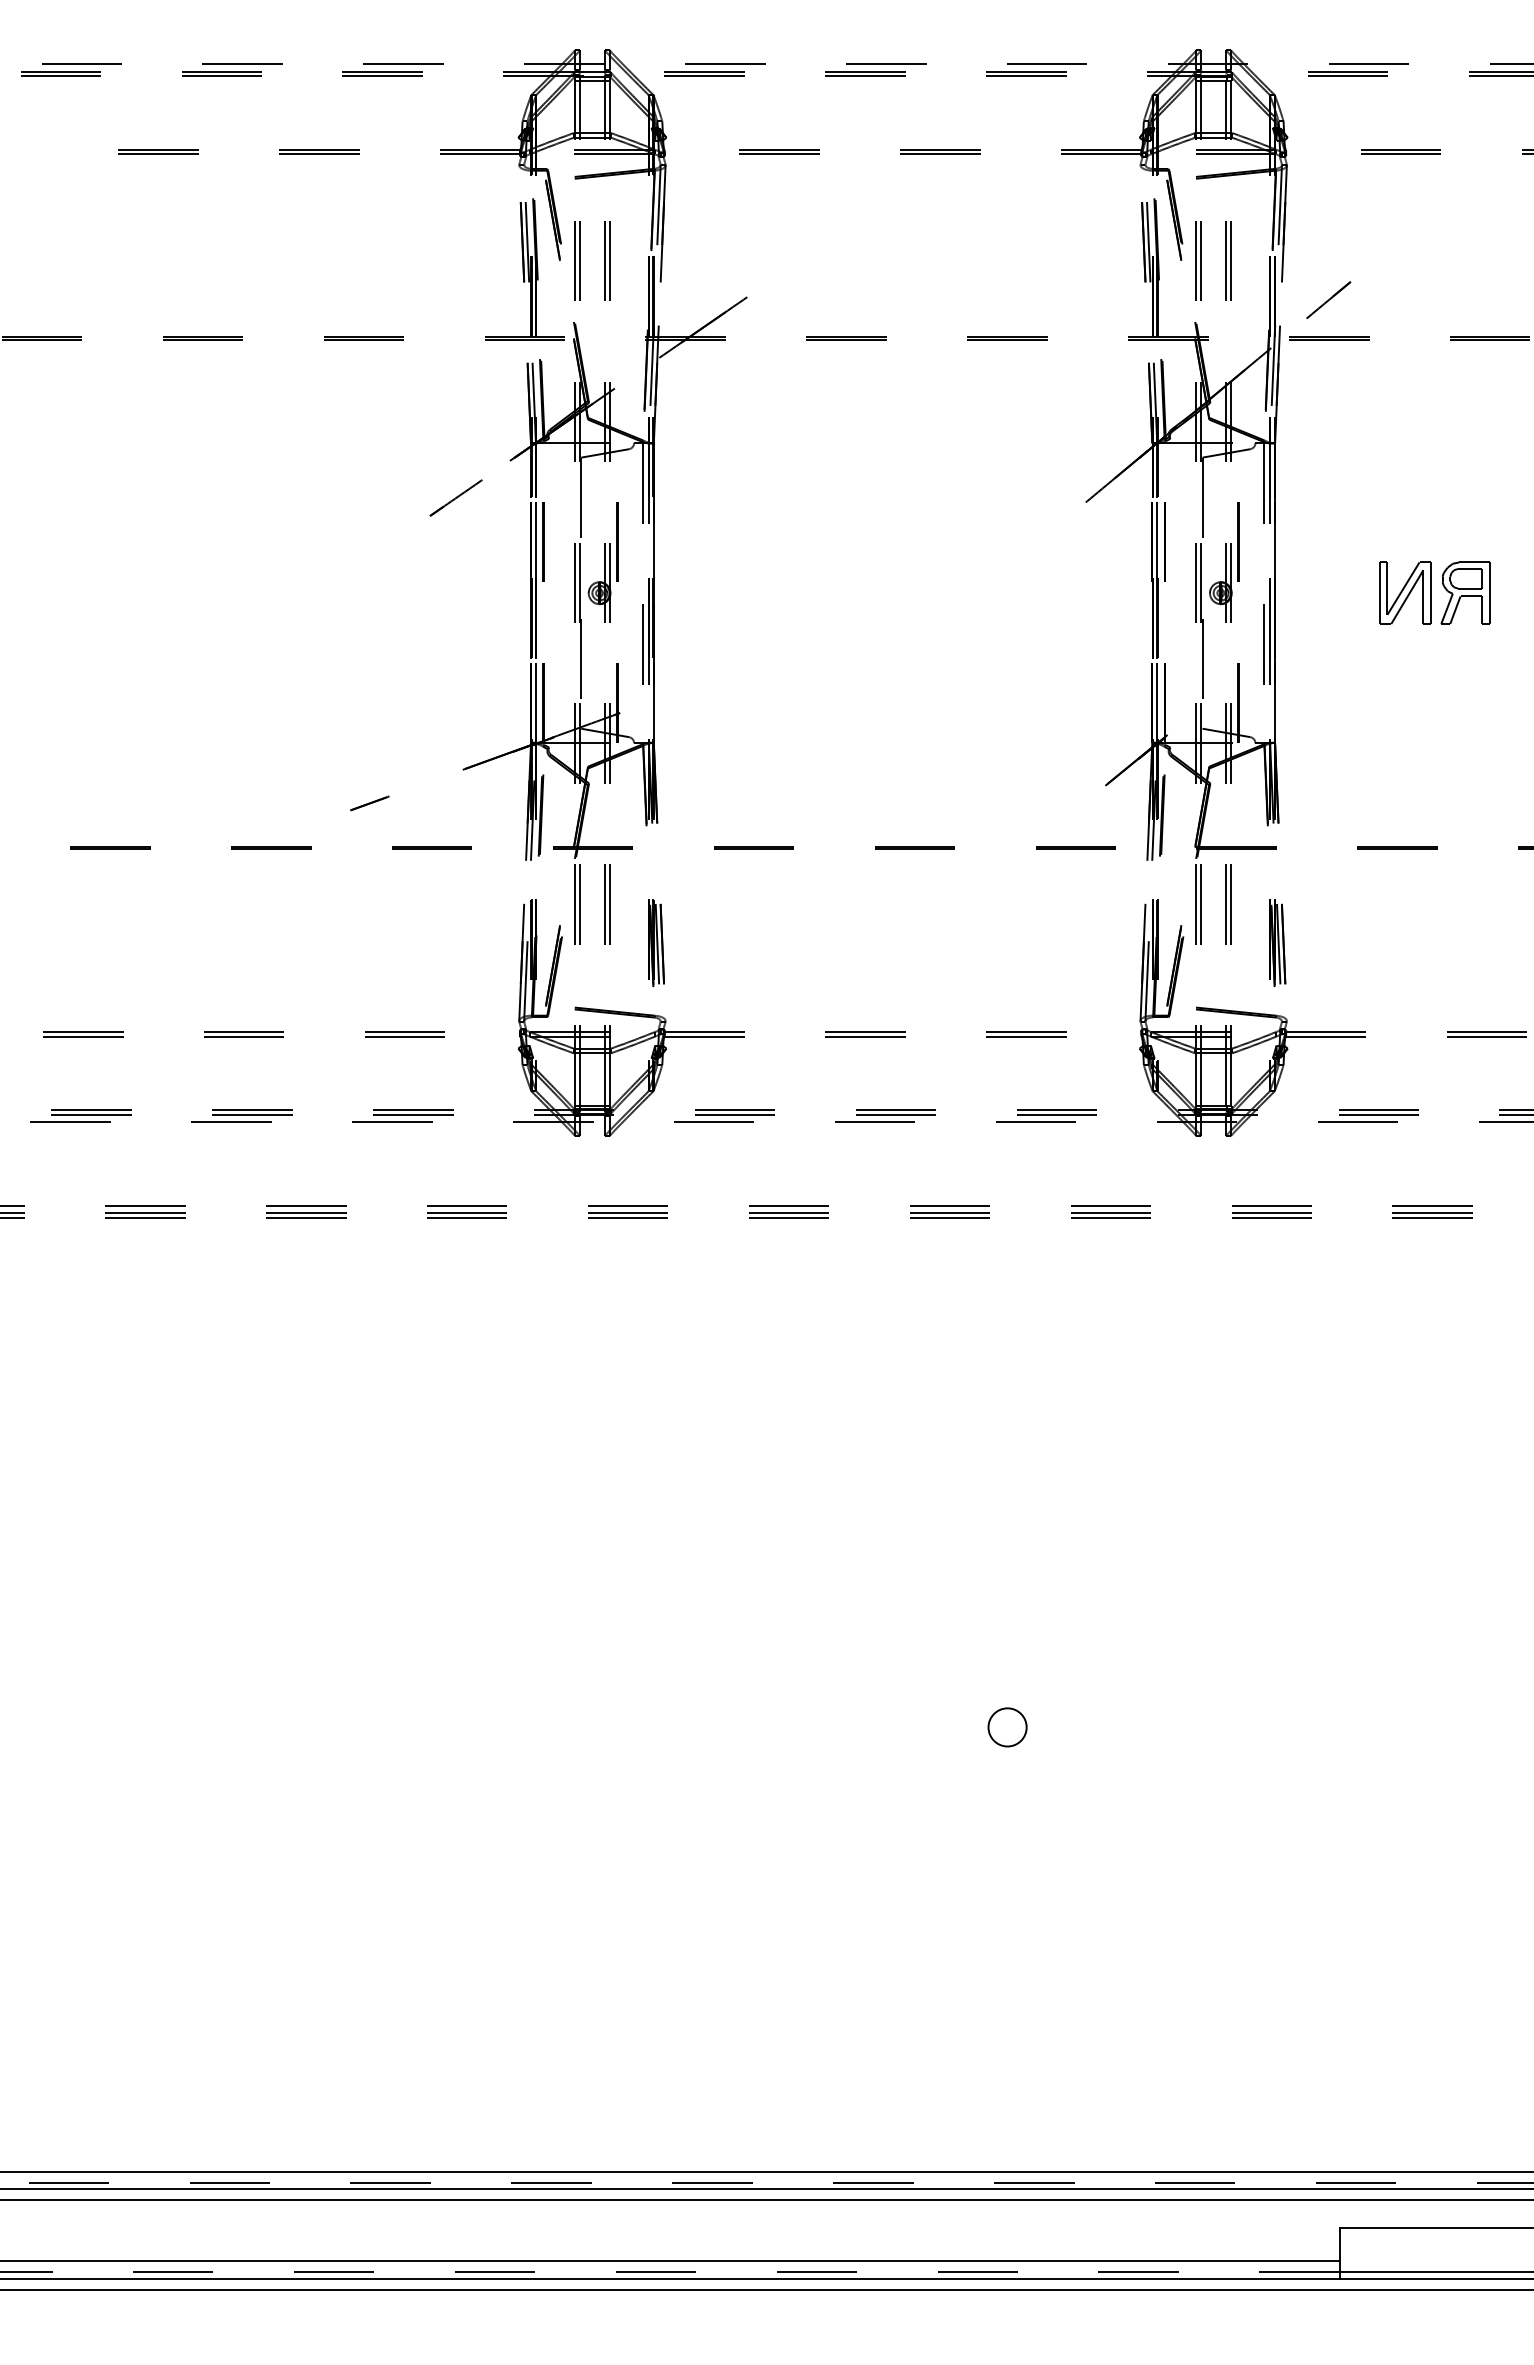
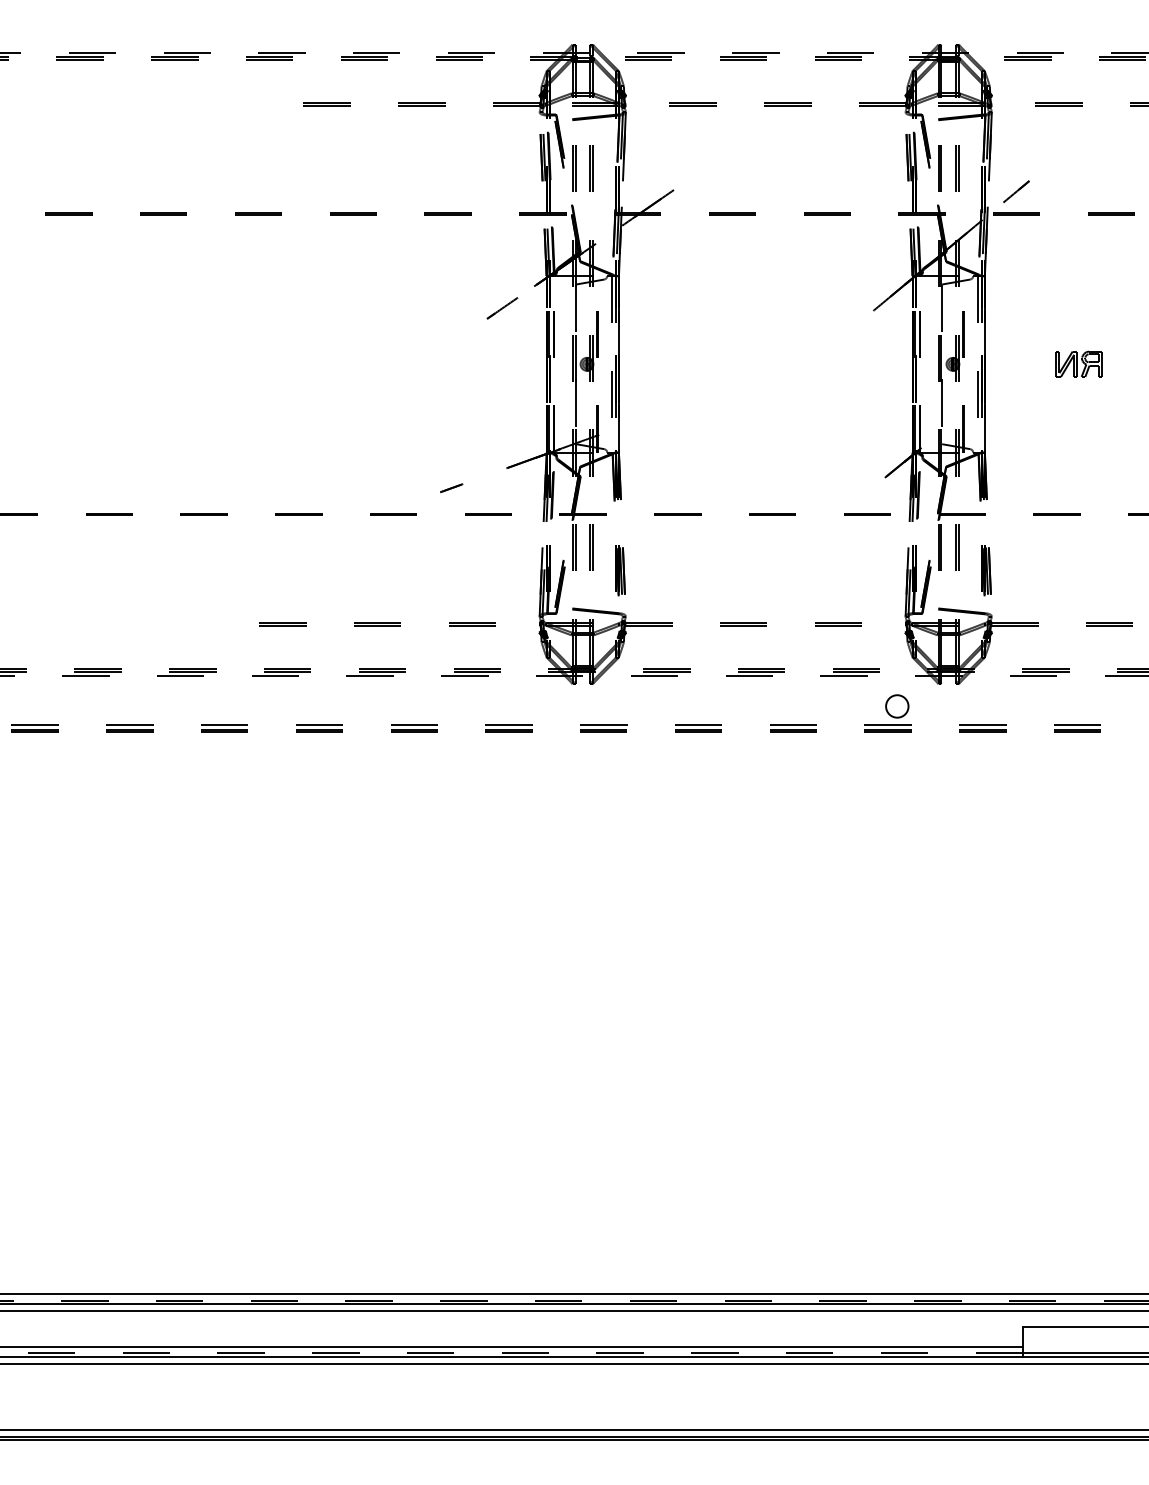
part: (1434, 591) -> (1078, 363), size x0.7
circle: (1007, 1727) -> (897, 706), moved

